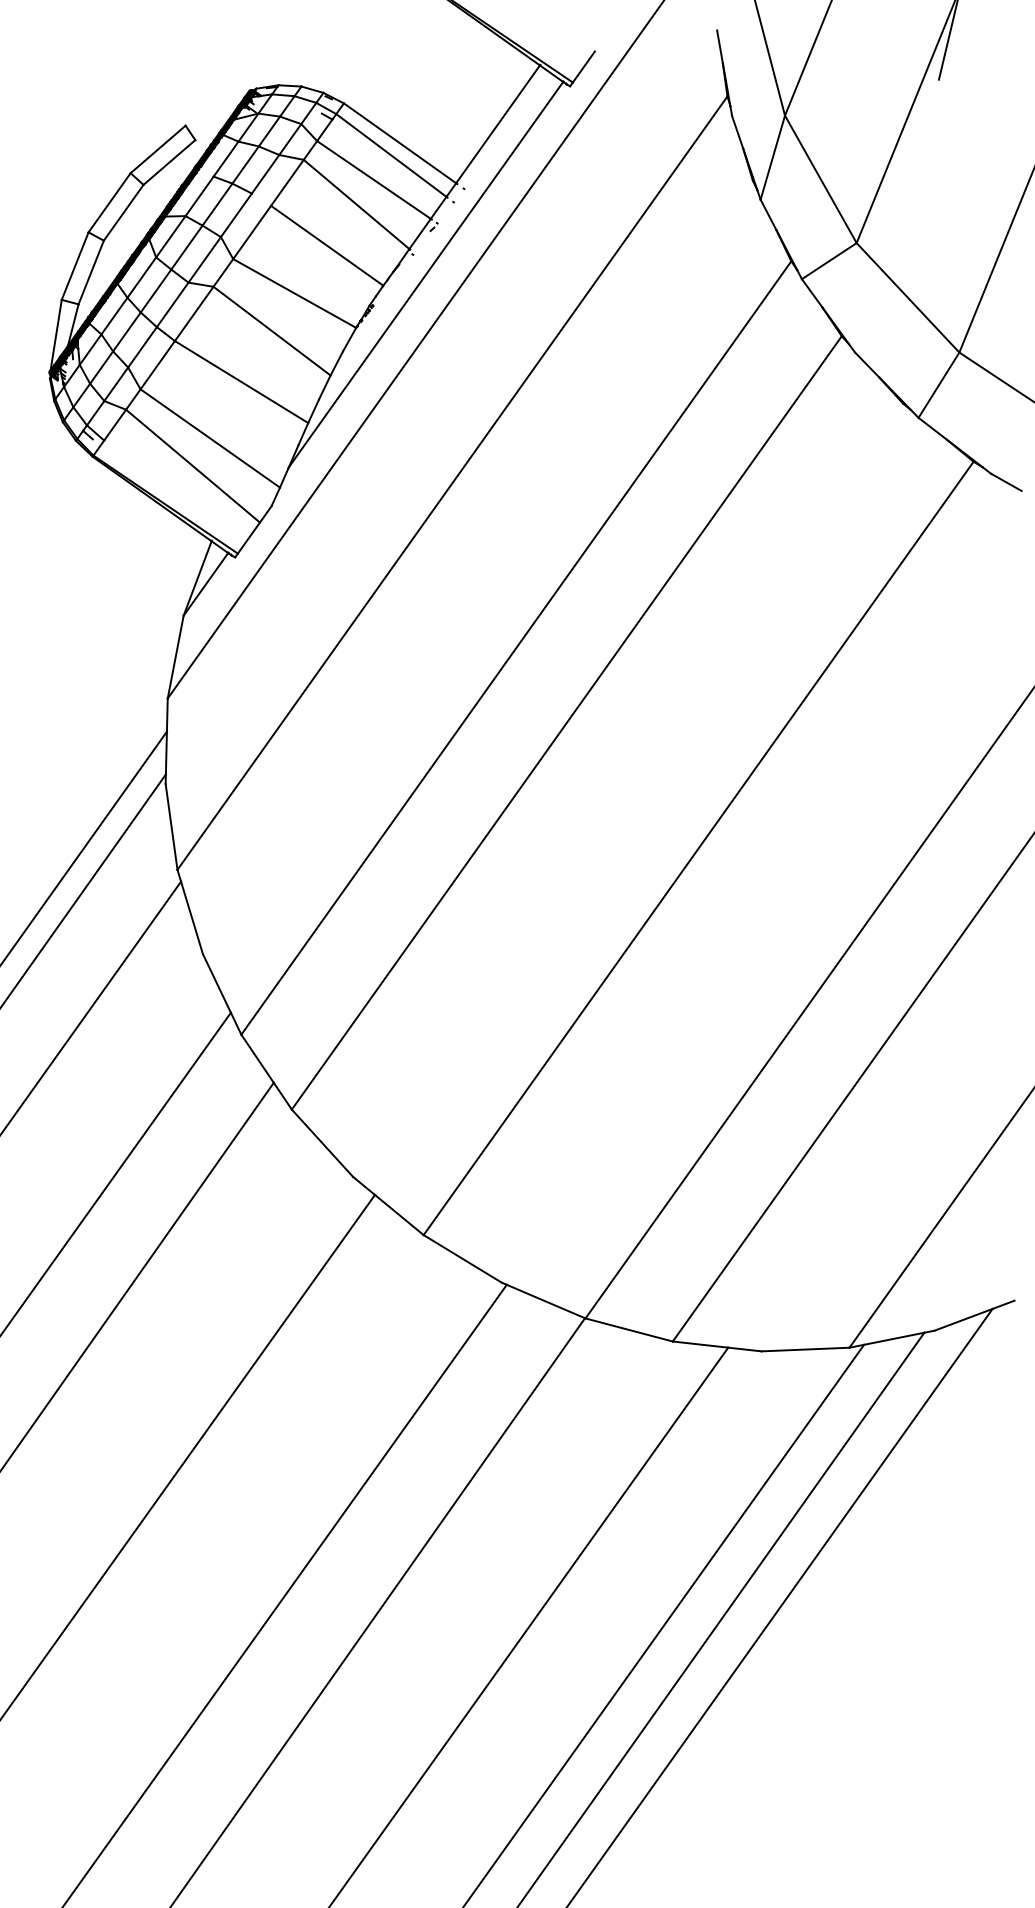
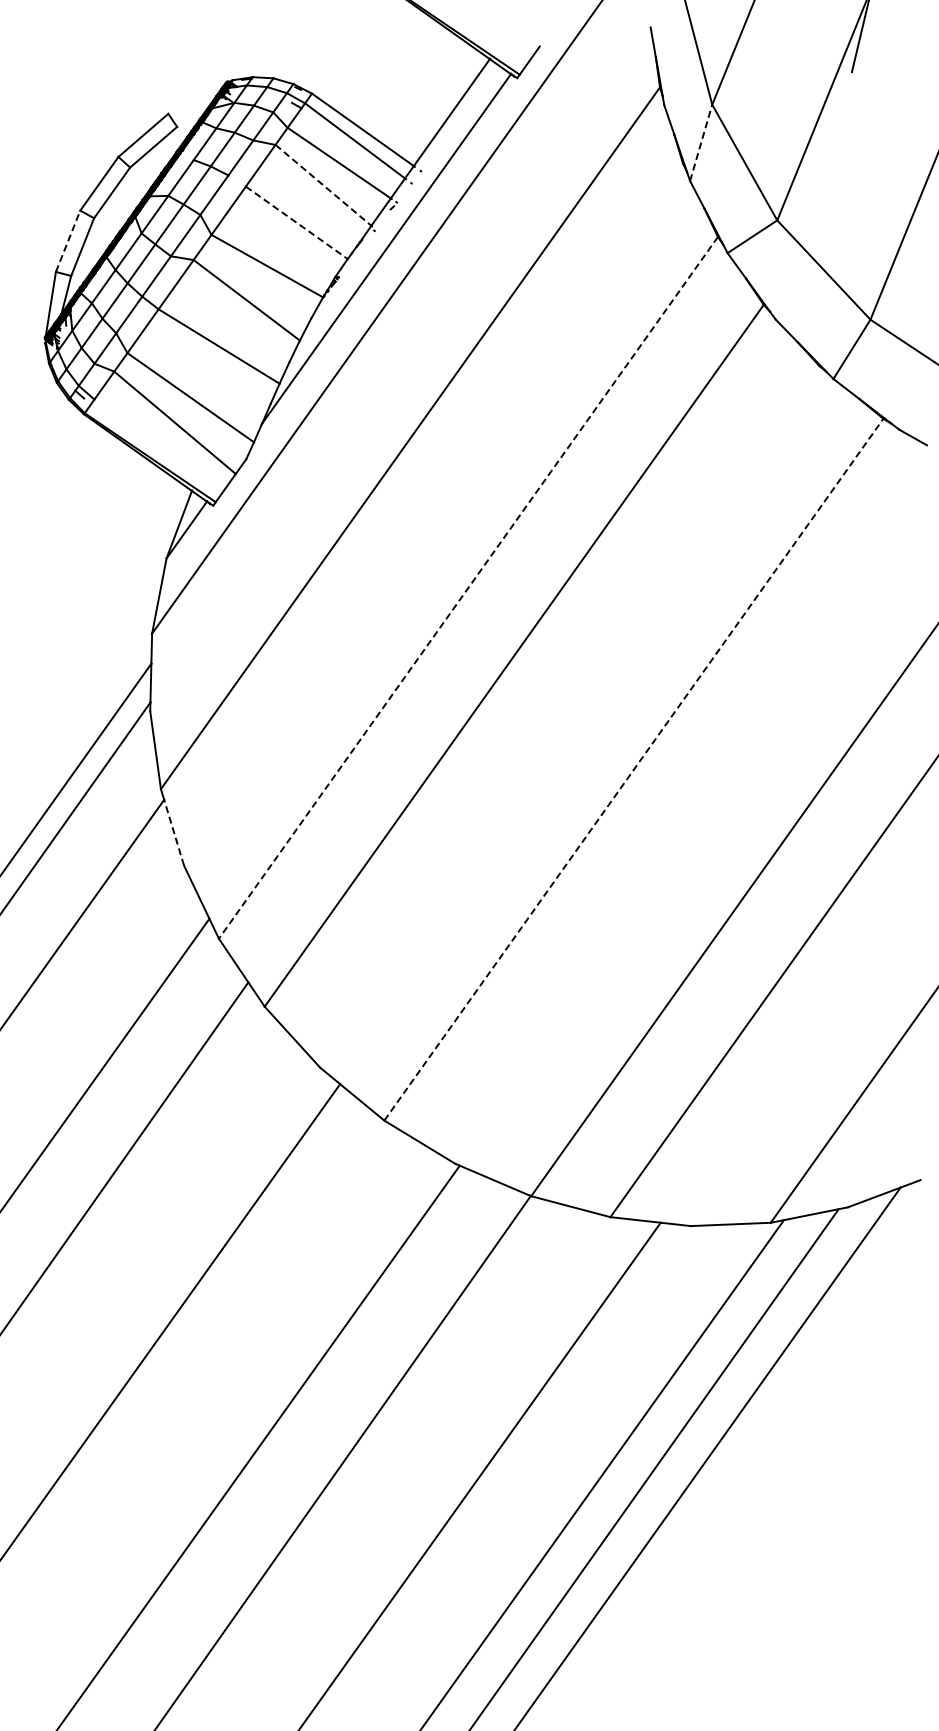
line: (773, 157) -> (701, 142), solid -> dashed
line: (356, 204) -> (323, 185), solid -> dashed
line: (327, 246) -> (297, 223), solid -> dashed
line: (75, 266) -> (68, 241), solid -> dashed
line: (516, 647) -> (468, 587), solid -> dashed
line: (698, 848) -> (633, 769), solid -> dashed
line: (191, 917) -> (173, 832), solid -> dashed

